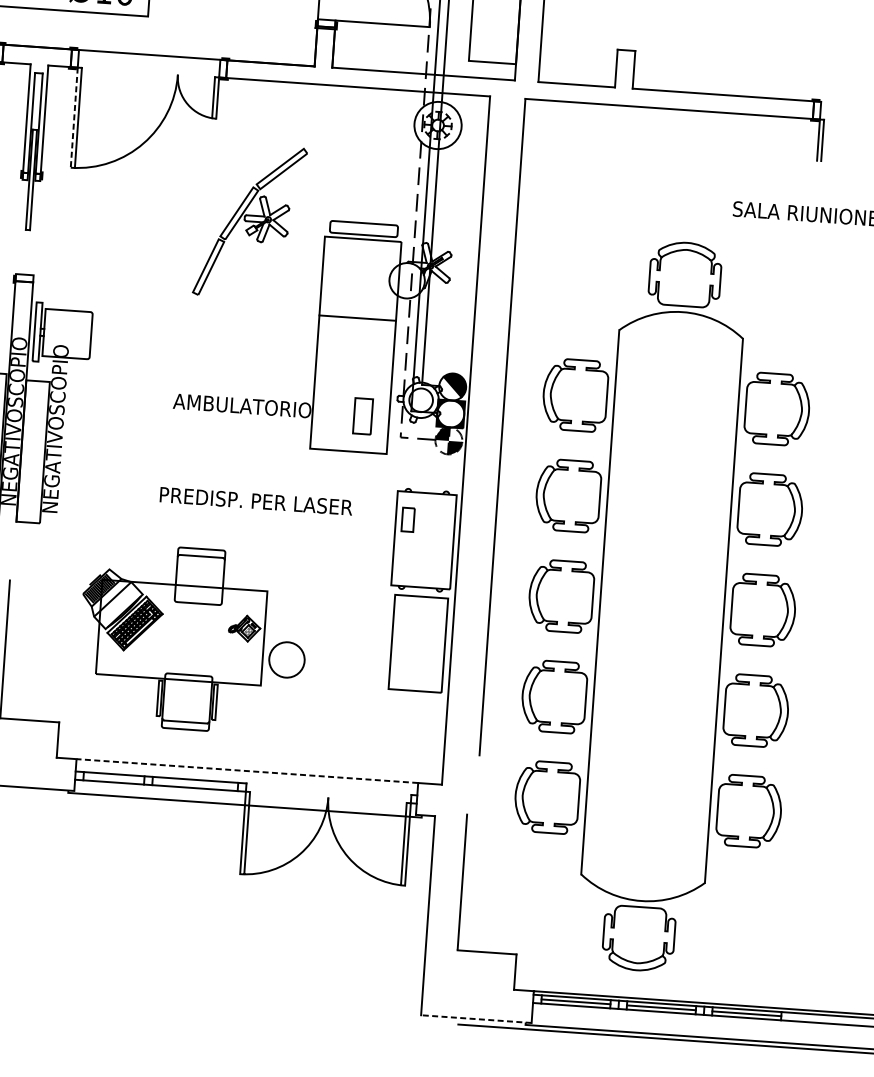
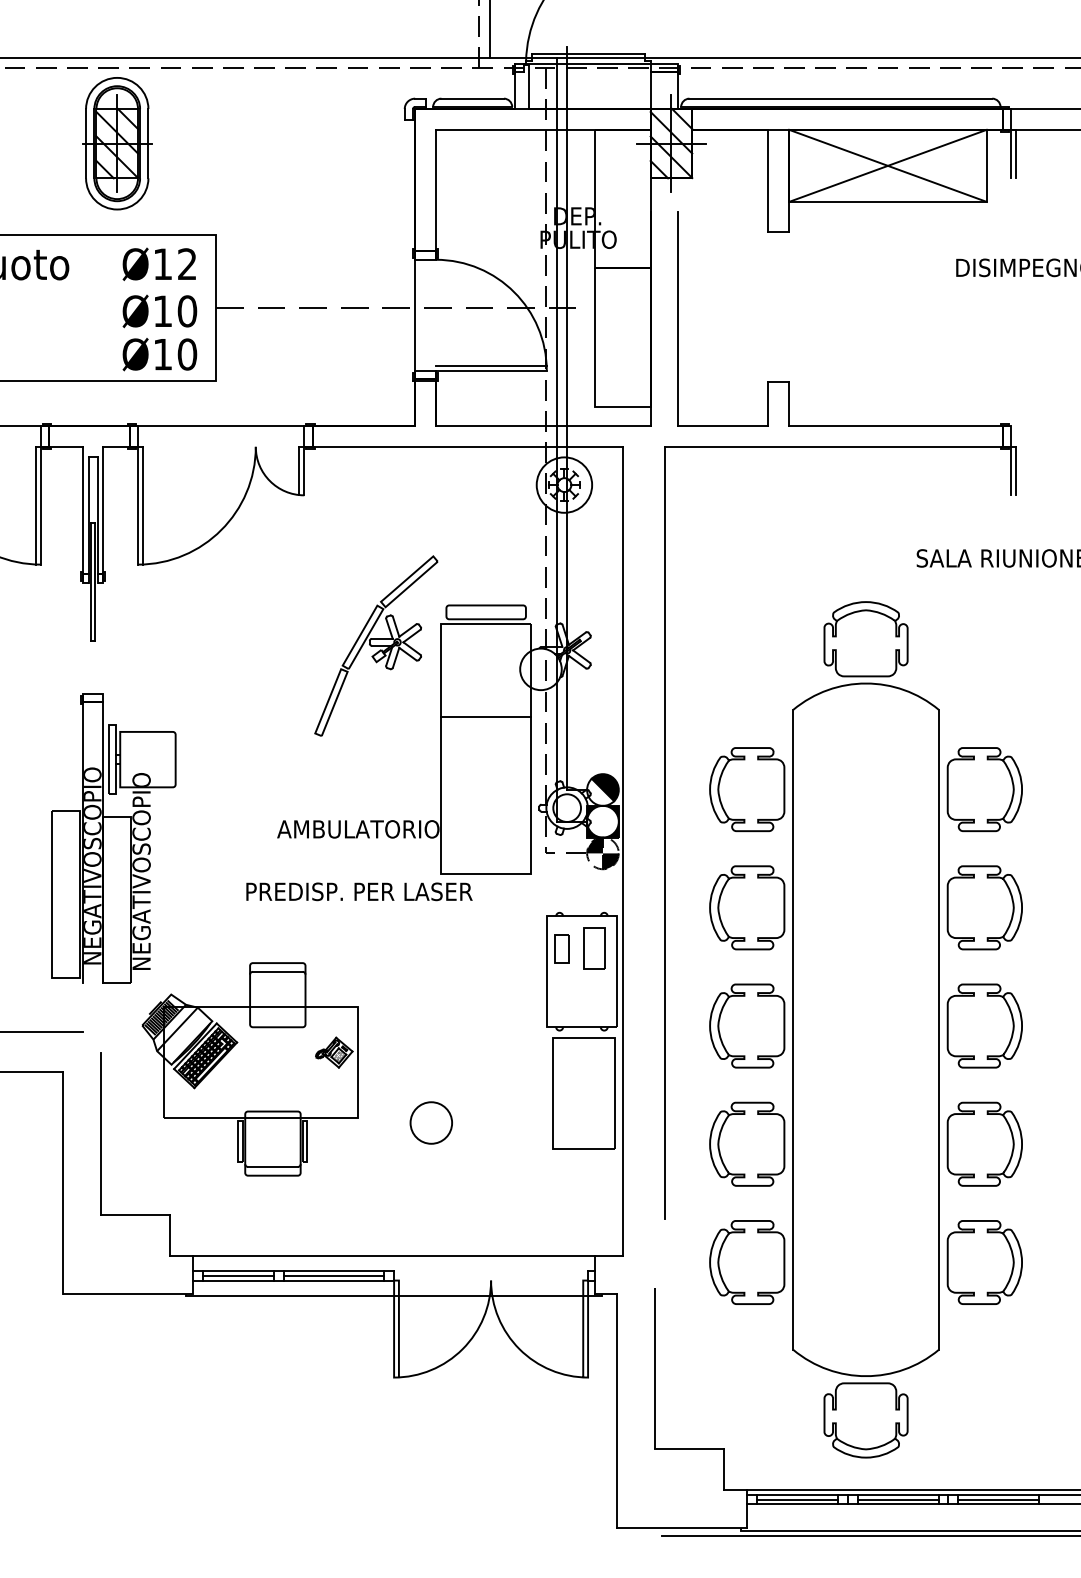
line: (382, 19) -> (490, 365), added
line: (74, 117) -> (138, 505), dashed -> solid
part: (250, 221) -> (376, 645), moved
part: (363, 416) -> (594, 948), moved
text: (256, 501) -> (359, 891), moved
part: (171, 637) -> (249, 1069), moved
line: (247, 771) -> (394, 1256), dashed -> solid
line: (113, 778) -> (238, 1275), added
line: (194, 783) -> (333, 1275), added
line: (476, 1018) -> (682, 1527), dashed -> solid

